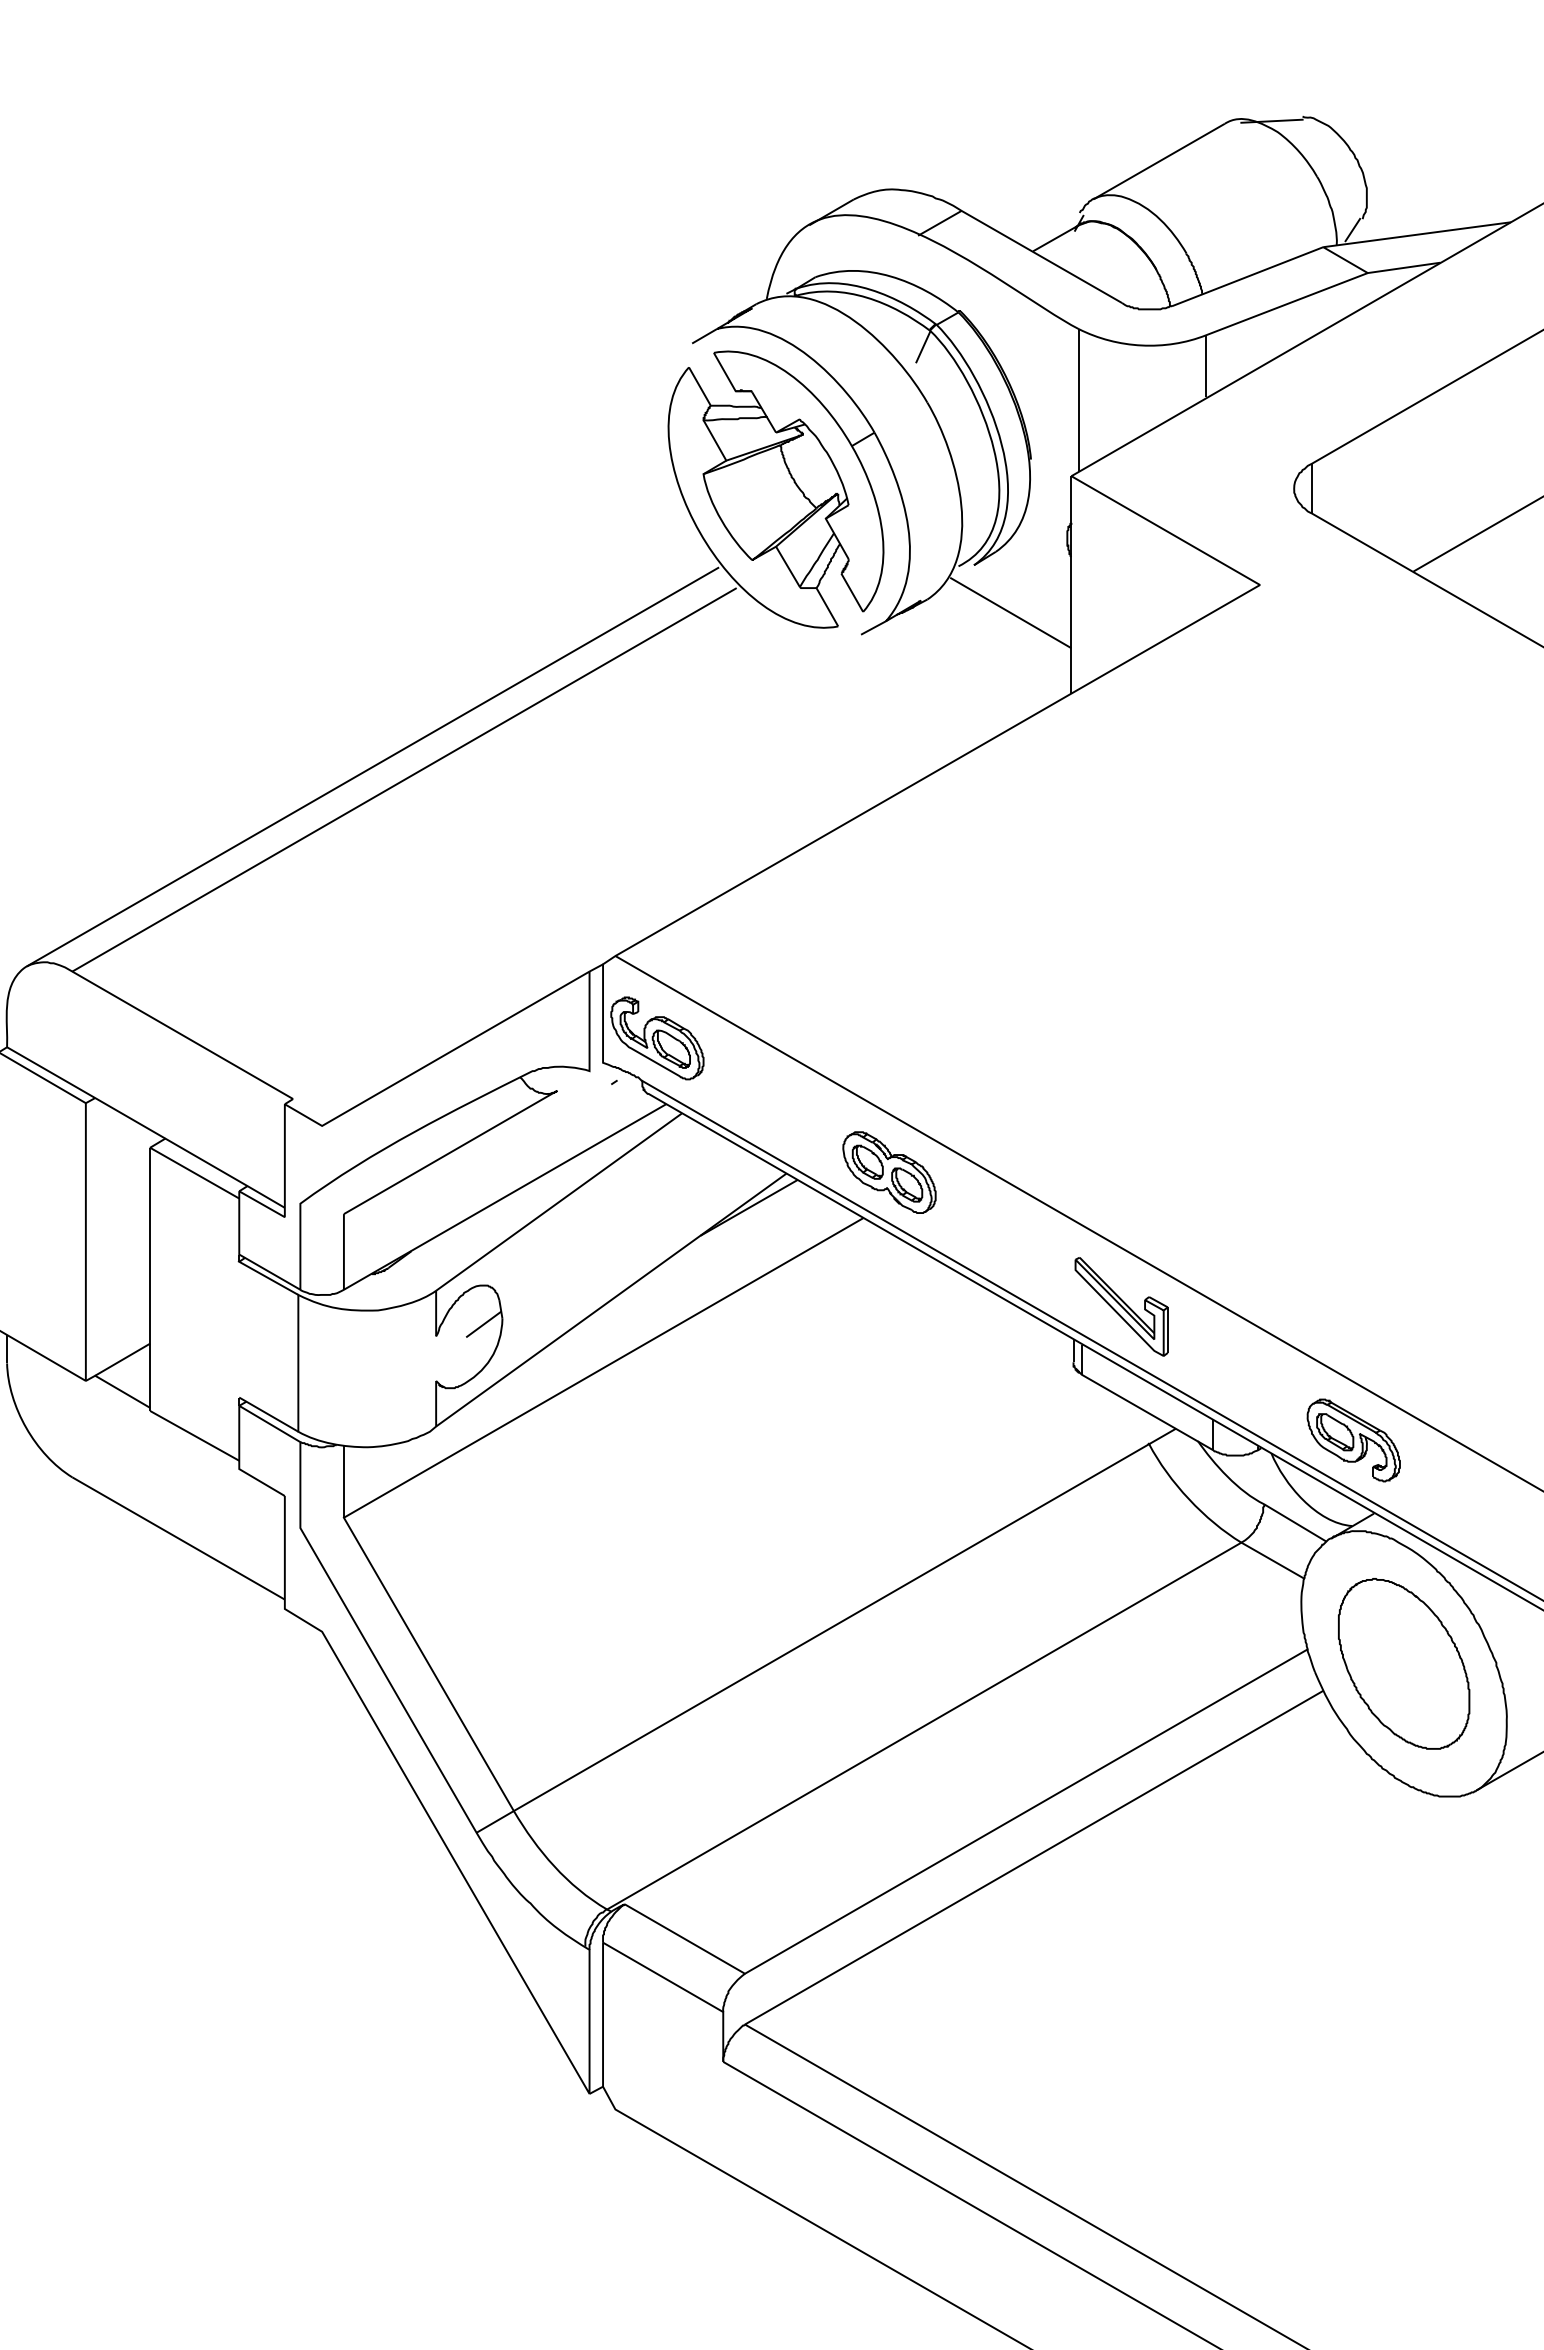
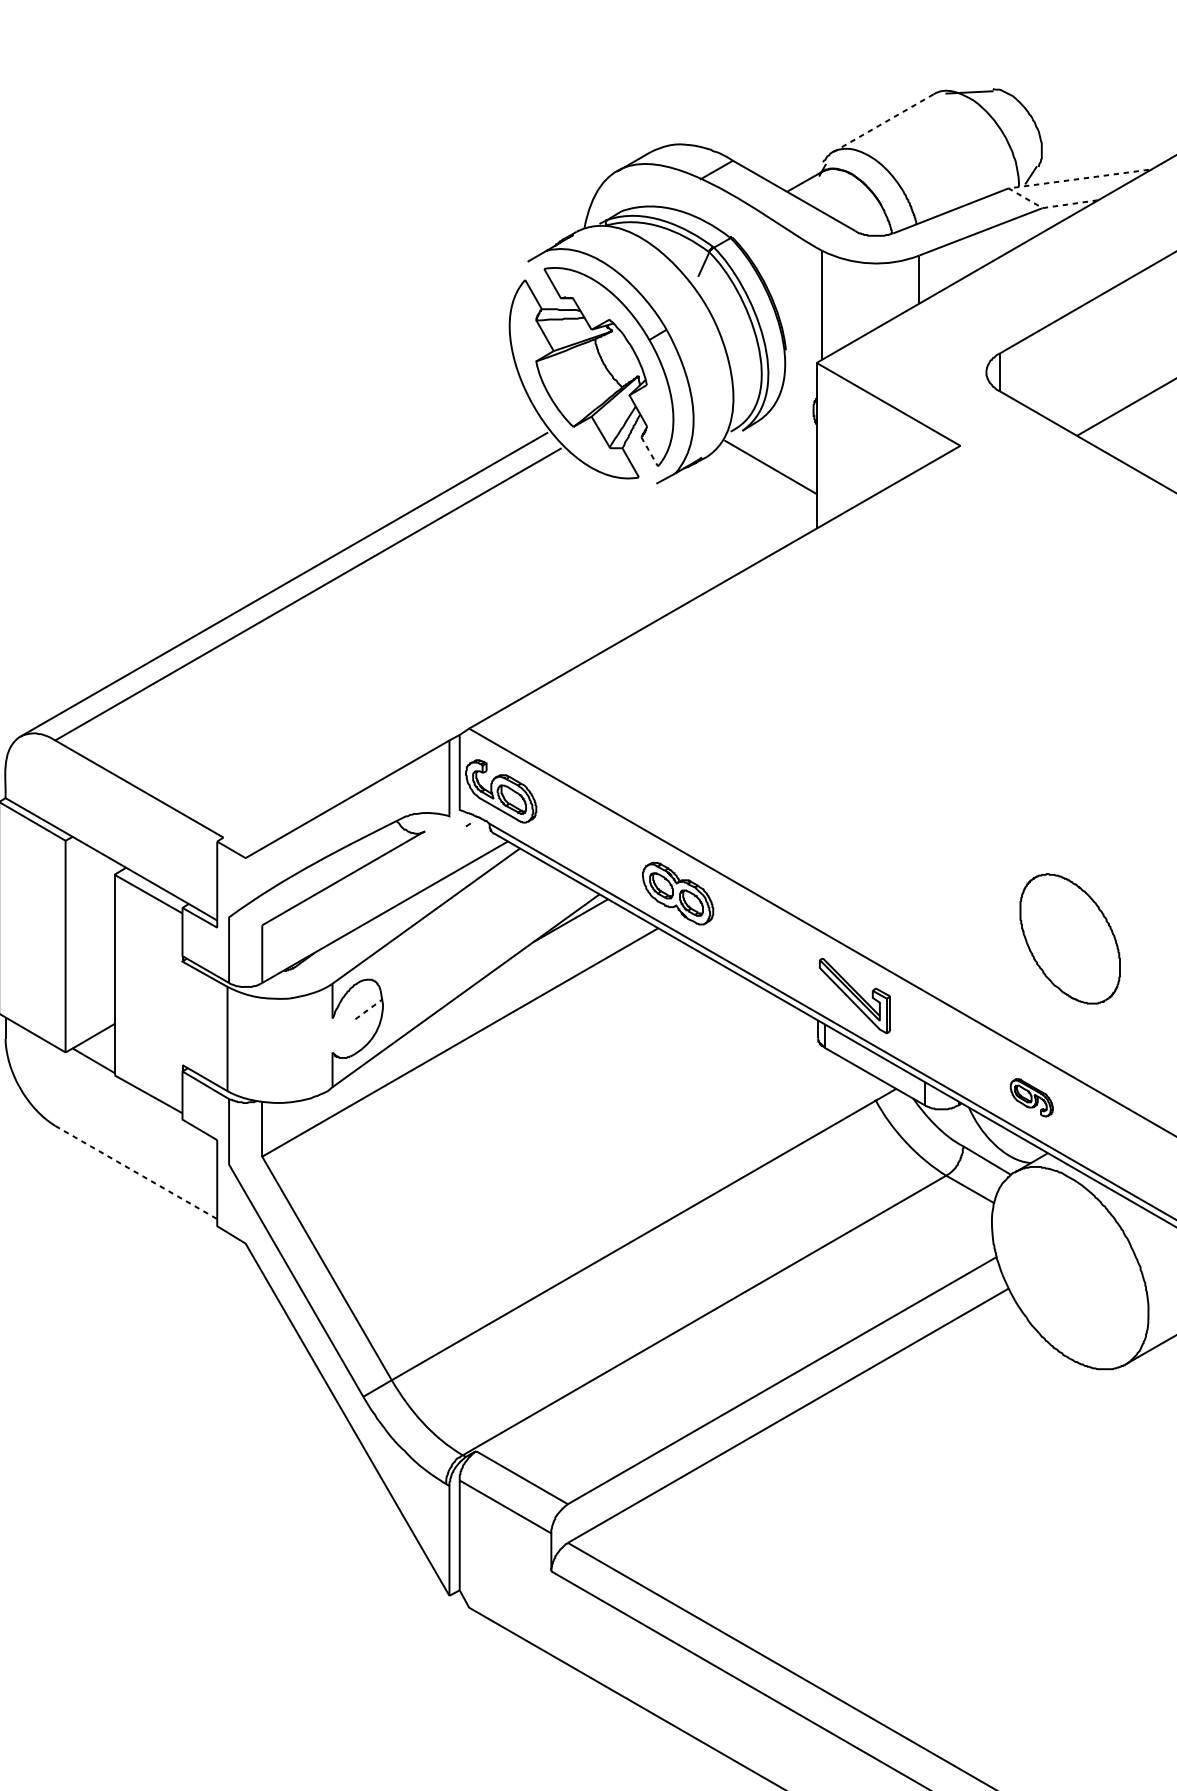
line: (1159, 161) -> (883, 123), solid -> dashed
line: (1353, 243) -> (1031, 185), solid -> dashed
line: (852, 593) -> (649, 452), solid -> dashed
line: (483, 1324) -> (368, 1009), solid -> dashed
part: (1353, 1440) -> (1031, 1097), size x0.6
line: (178, 1538) -> (136, 1172), solid -> dashed
part: (1404, 1663) -> (1070, 938), moved

